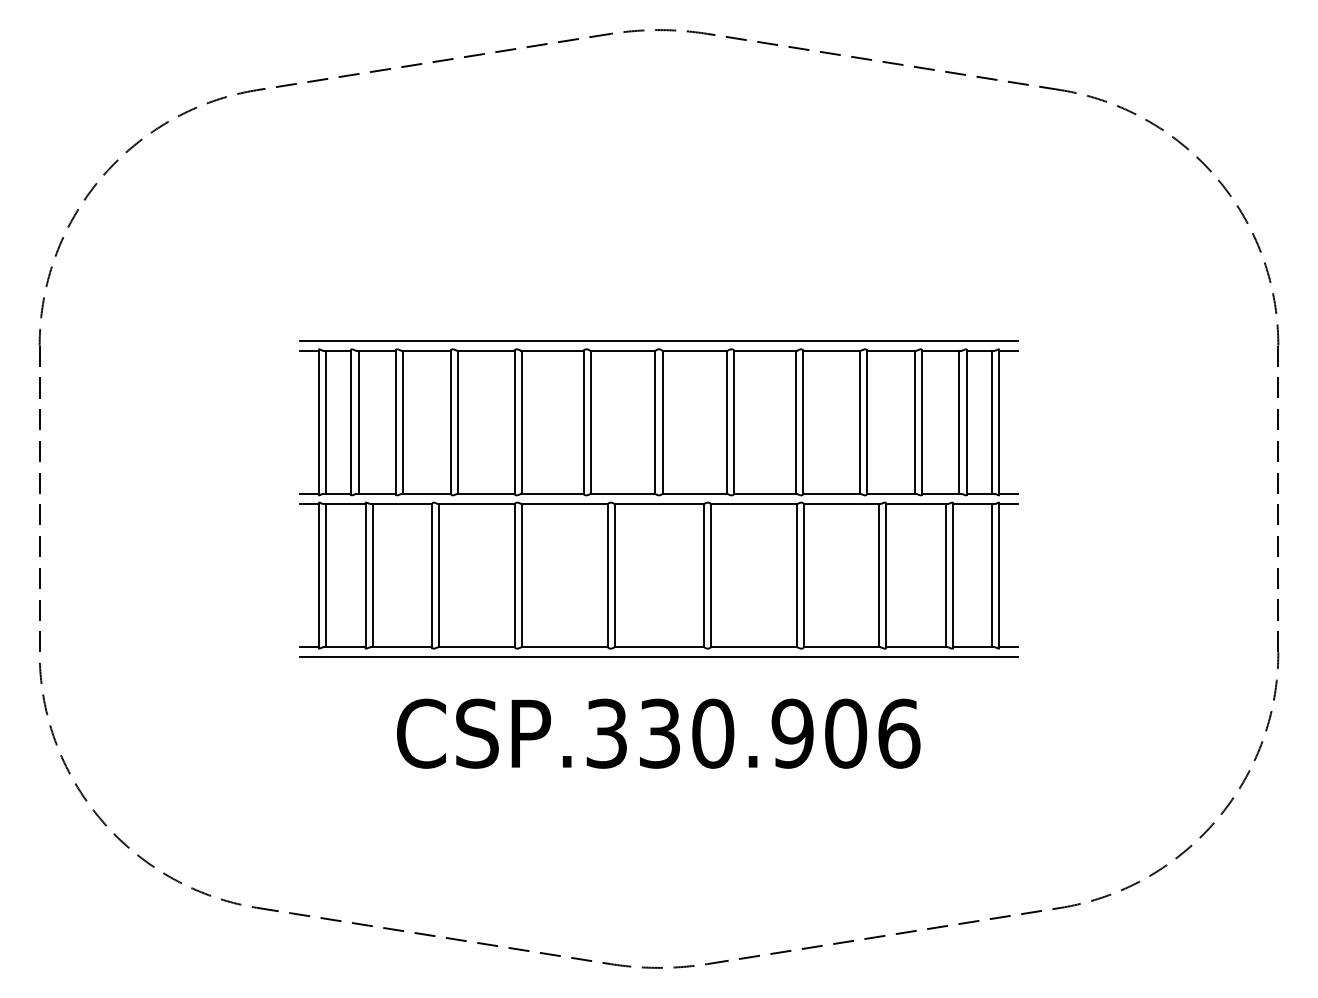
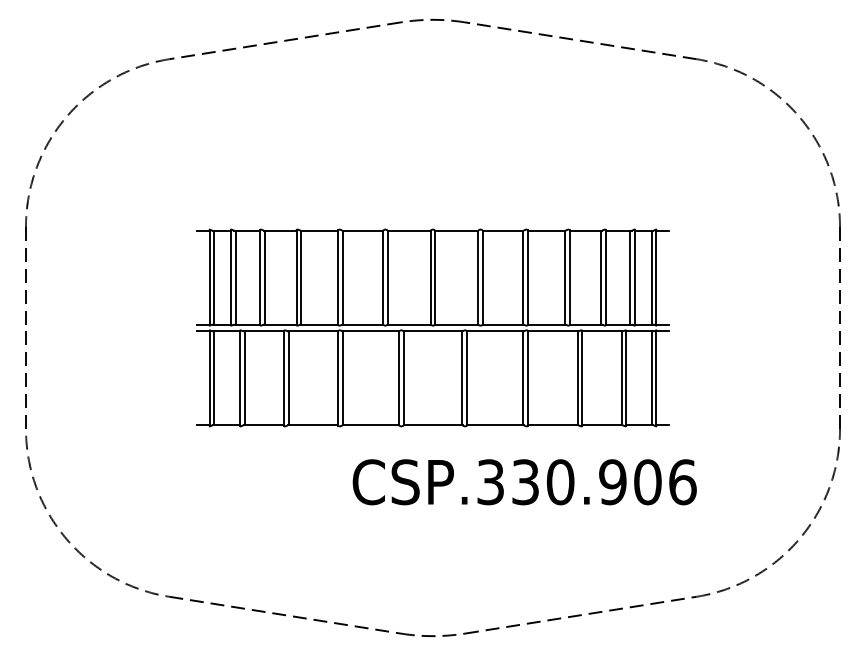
line: (658, 339) -> (432, 223), removed
line: (658, 658) -> (432, 432), removed
text: (658, 734) -> (524, 482), moved

